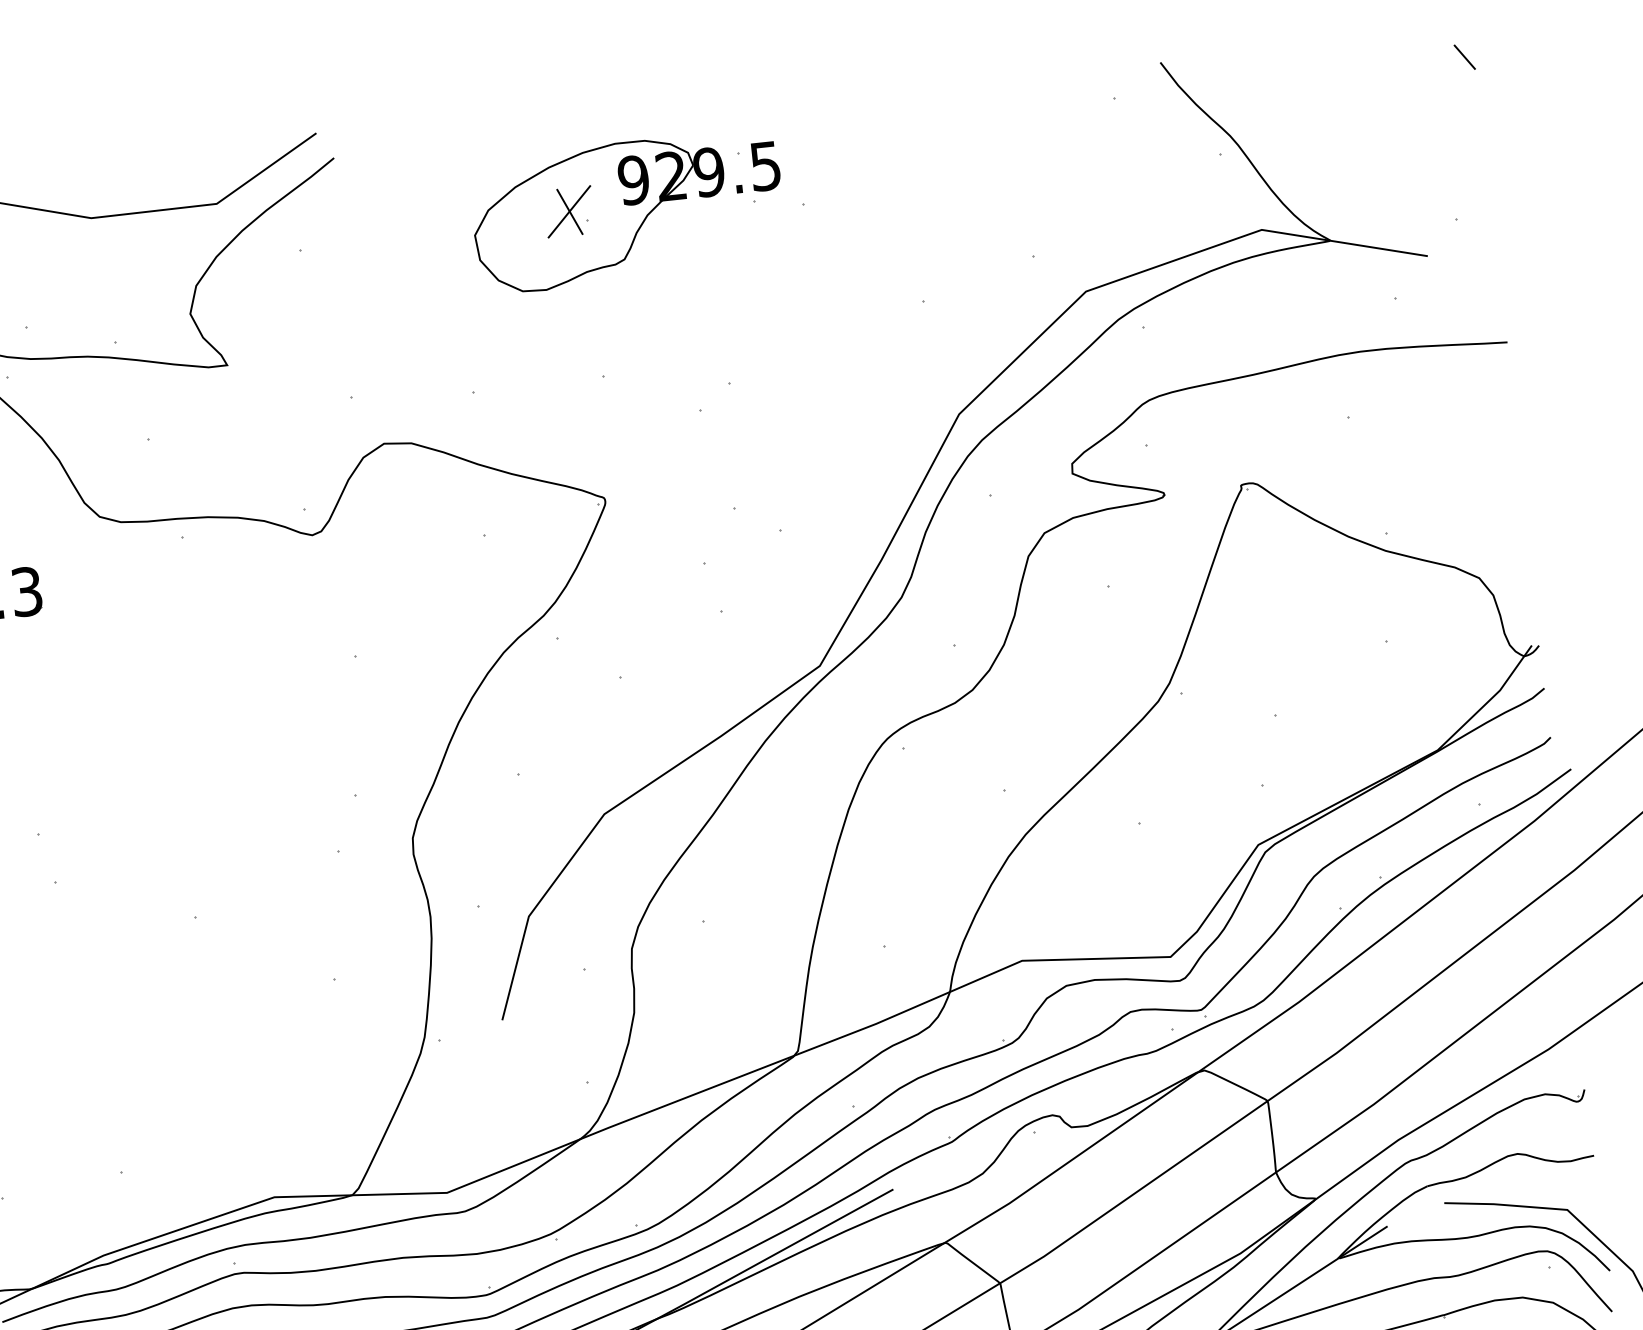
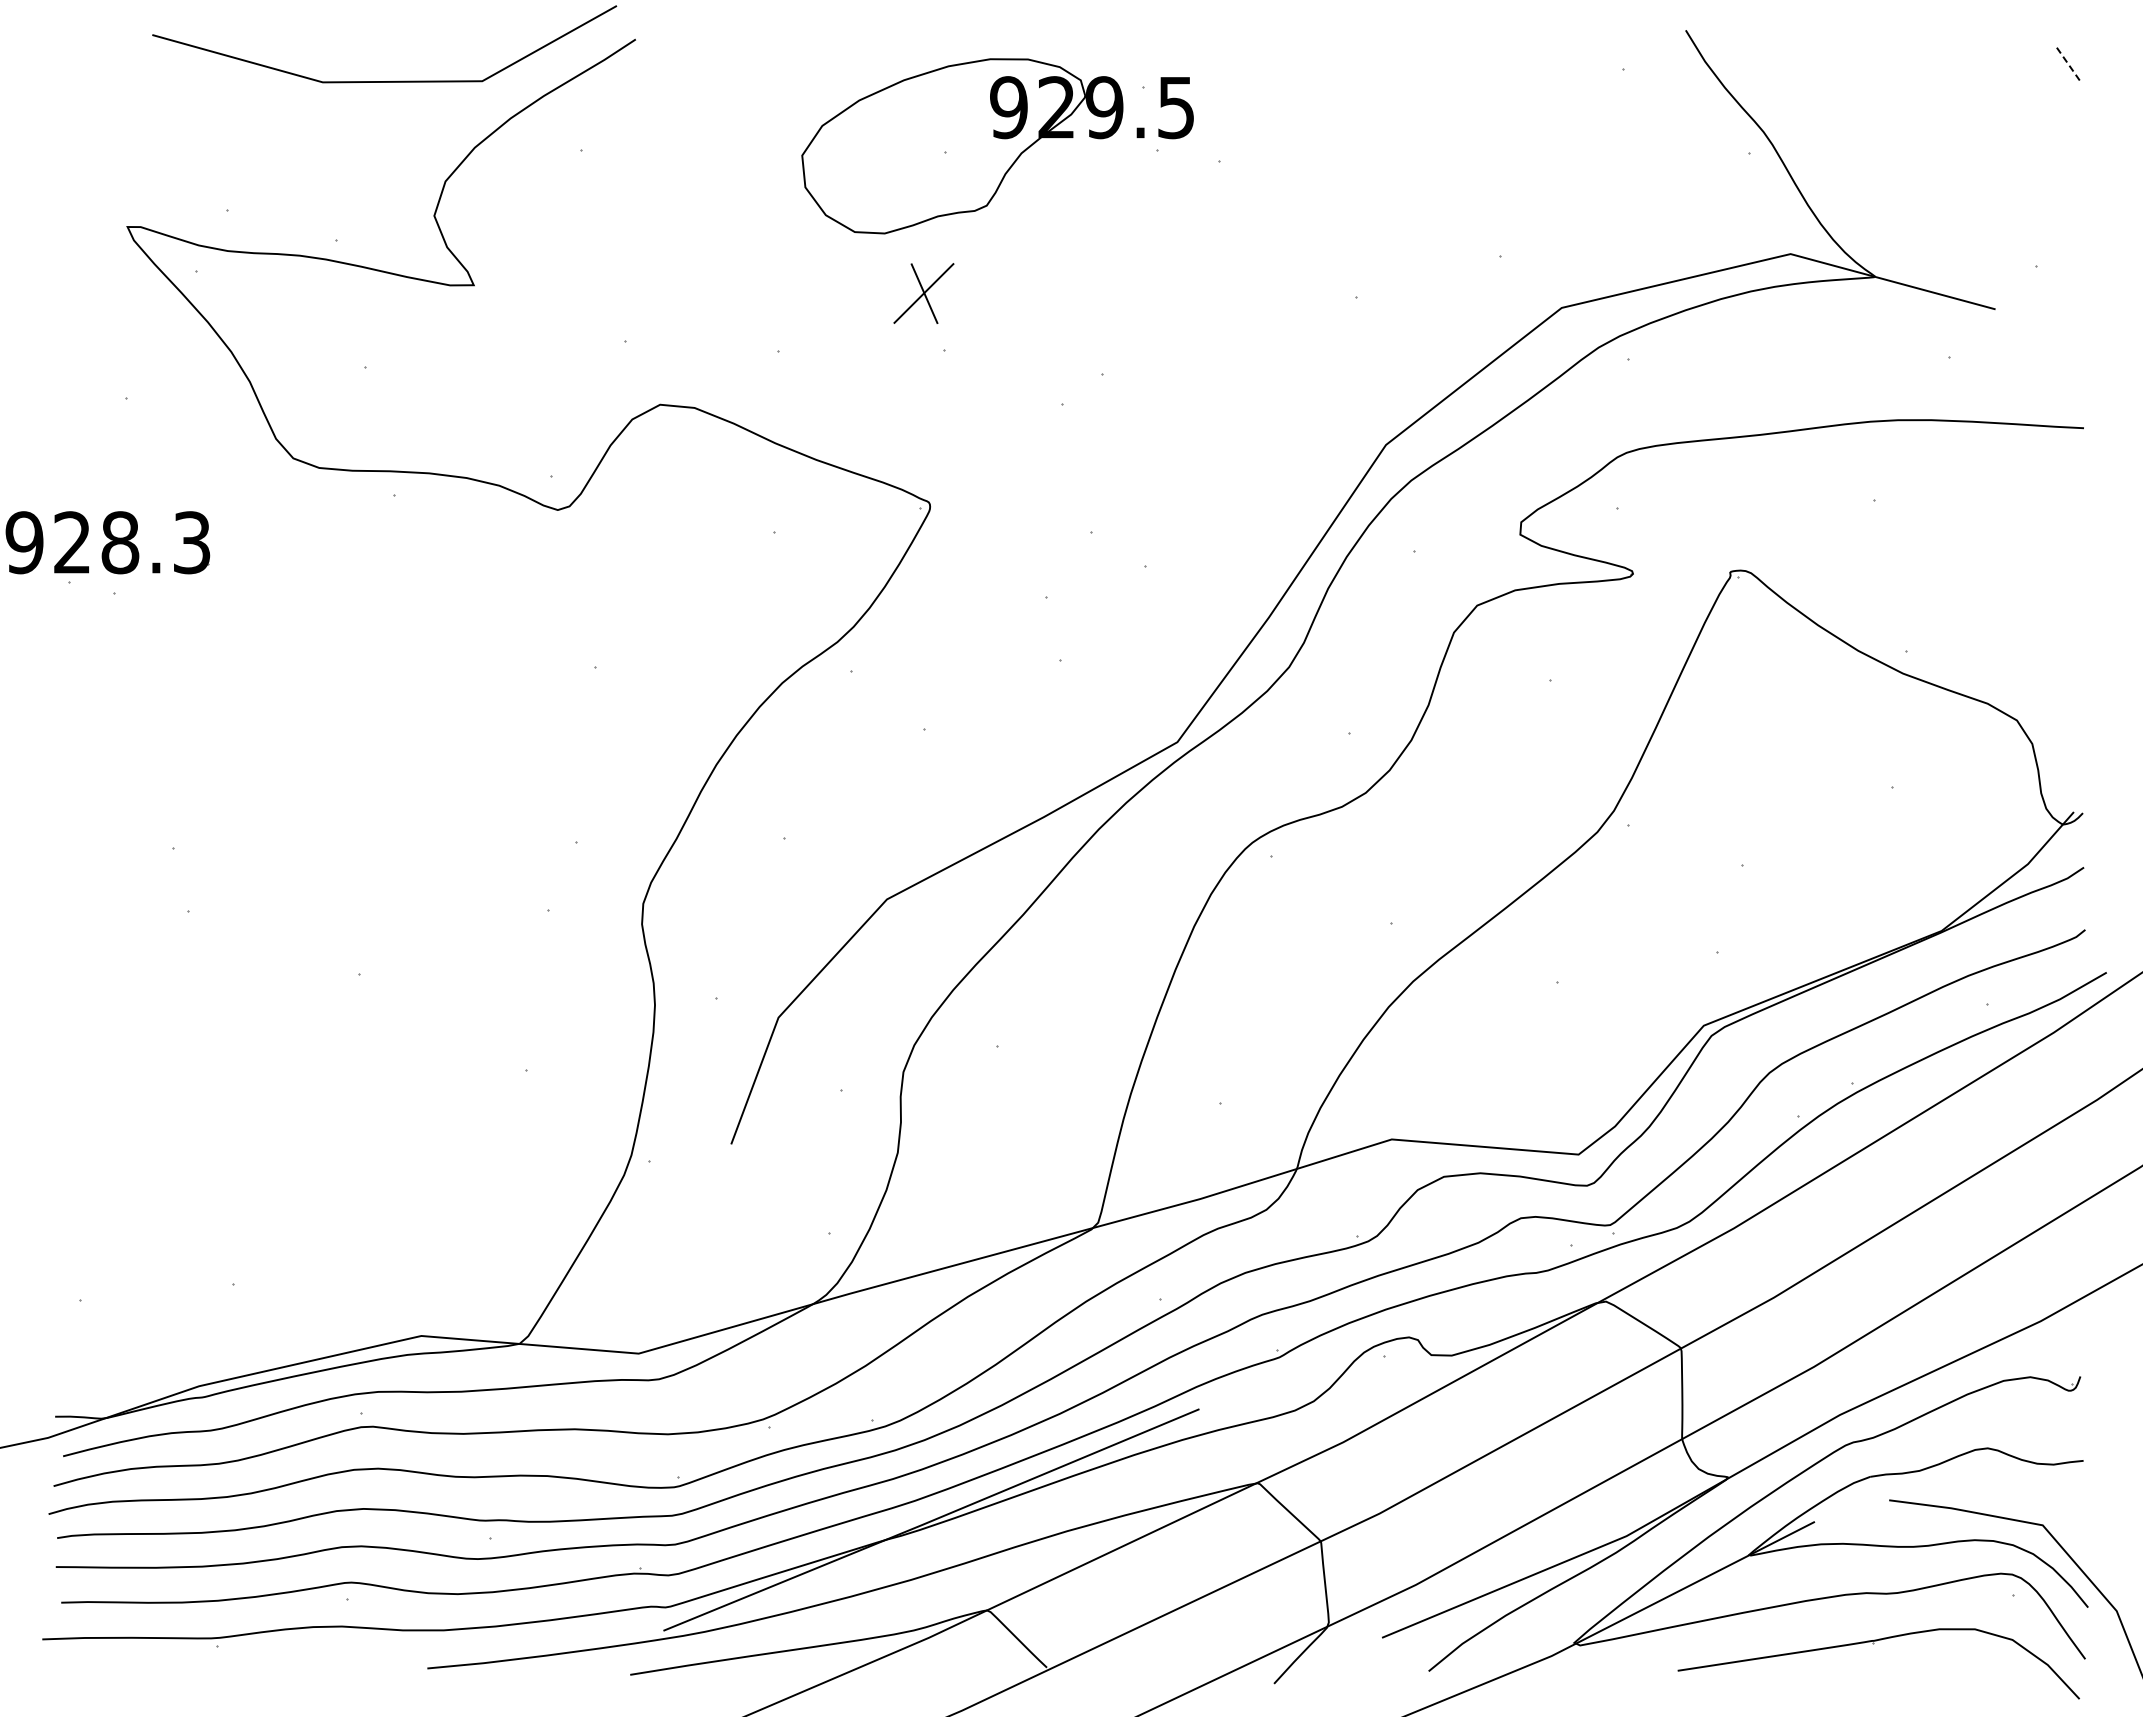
line: (1464, 57) -> (2068, 64), solid -> dashed
part: (569, 211) -> (923, 293), moved

